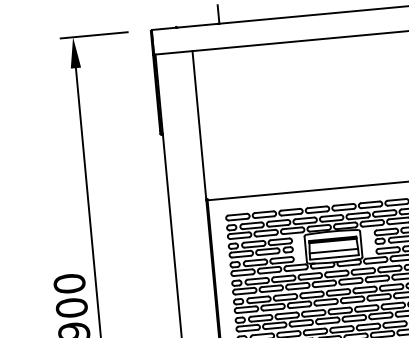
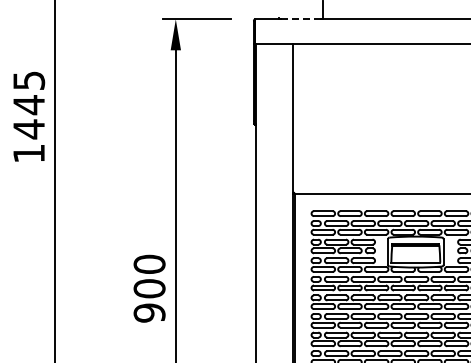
line: (198, 25) -> (301, 19), solid -> dashed
line: (333, 251) -> (415, 256), removed

